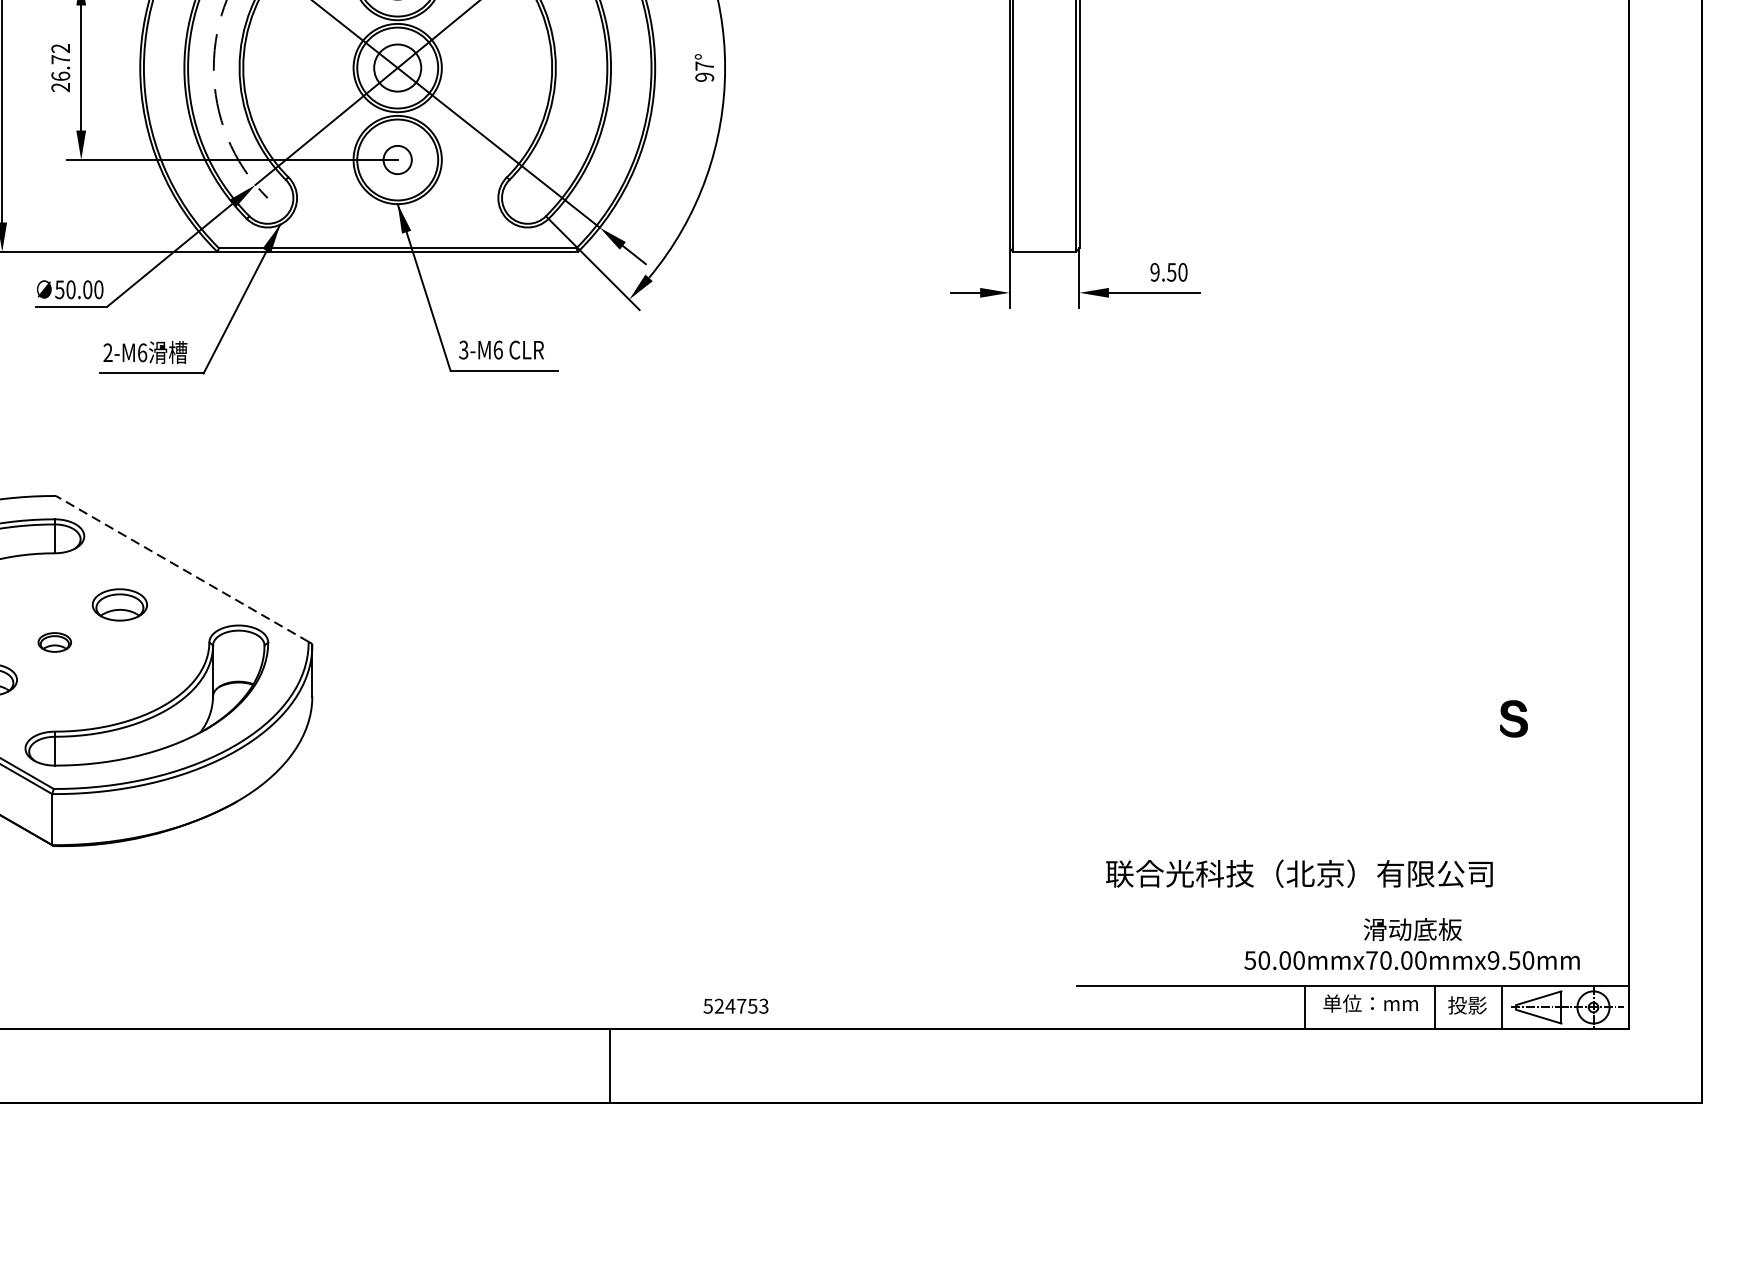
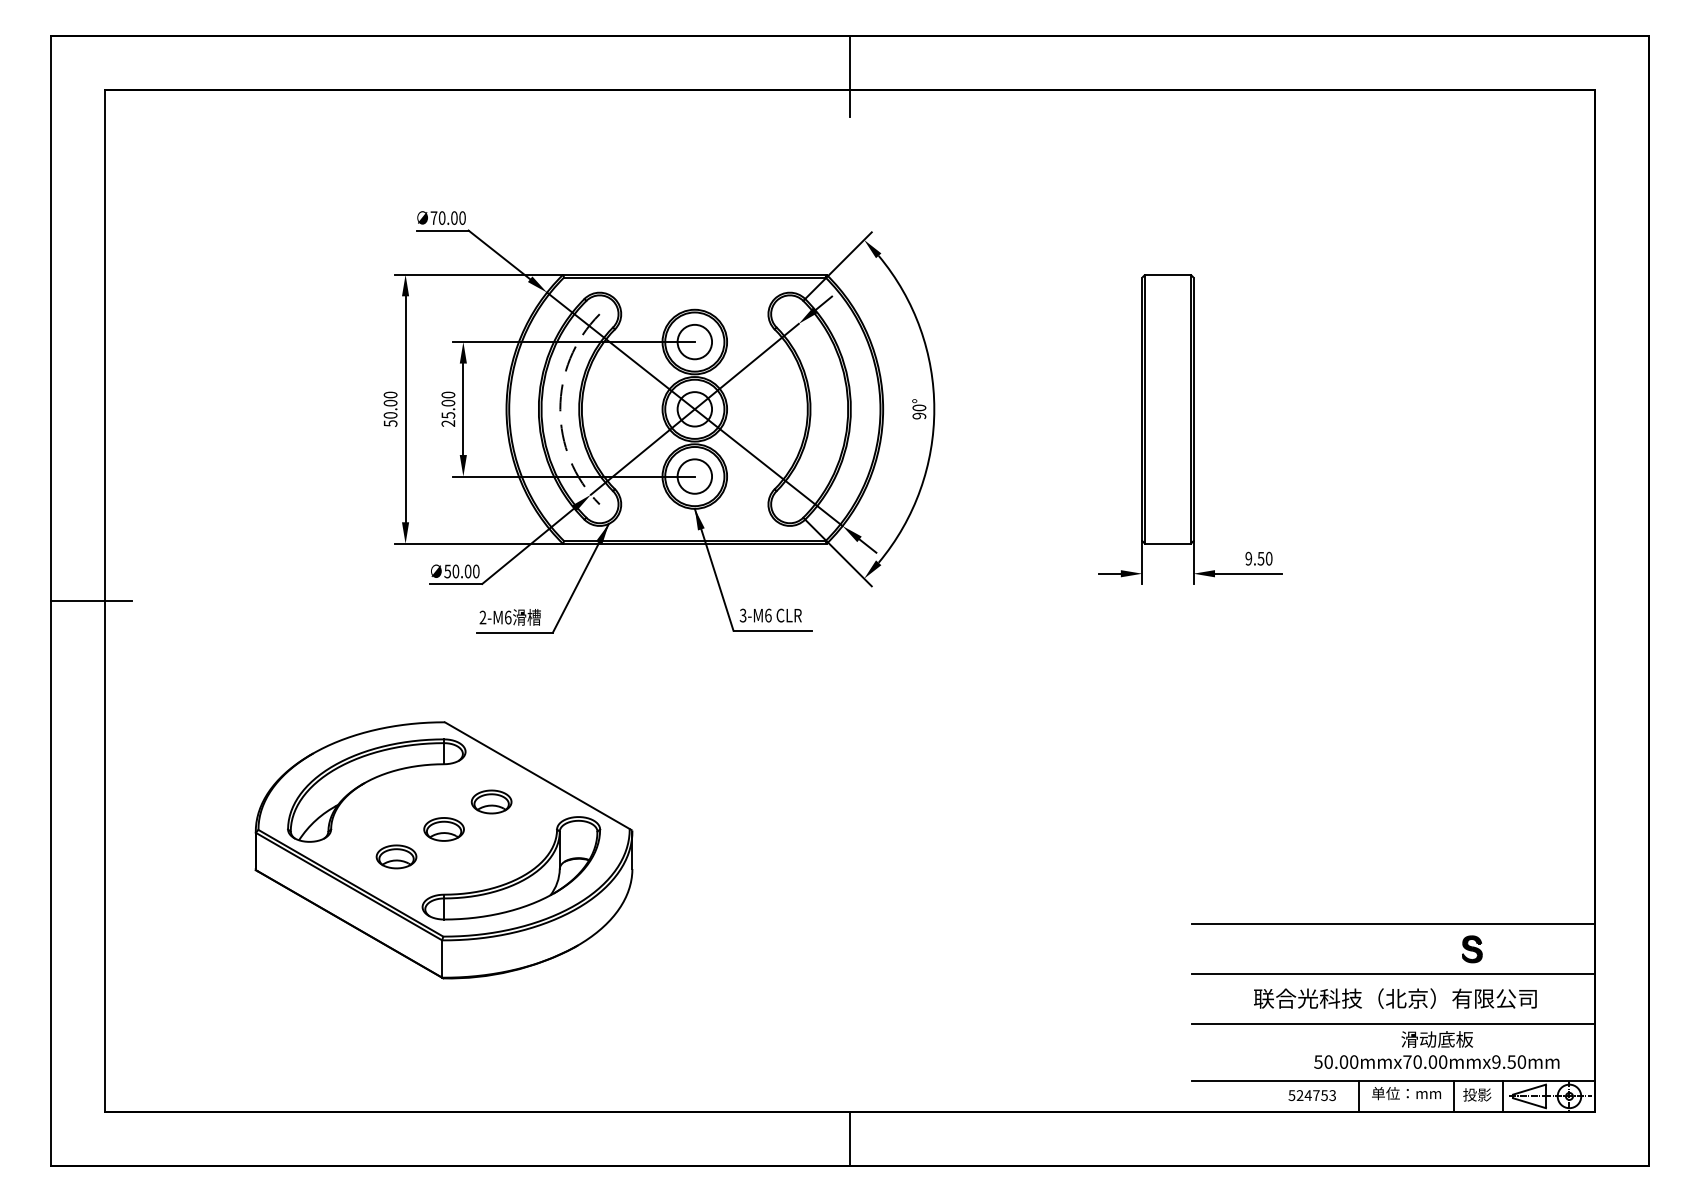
text: (60, 61) -> (448, 404), 26.72 -> 25.00
text: (704, 65) -> (919, 407), 97° -> 90°
circle: (397, 159) -> (694, 476), size x1.67
line: (182, 568) -> (537, 775), dashed -> solid
part: (54, 642) -> (443, 829), size x1.67
part: (1514, 719) -> (1472, 949), moved
line: (1352, 771) -> (1393, 923), added
line: (1352, 840) -> (1393, 974), added
text: (1299, 873) -> (1395, 998), moved
line: (1352, 909) -> (1393, 1024), added
text: (734, 1006) -> (1311, 1095), moved

